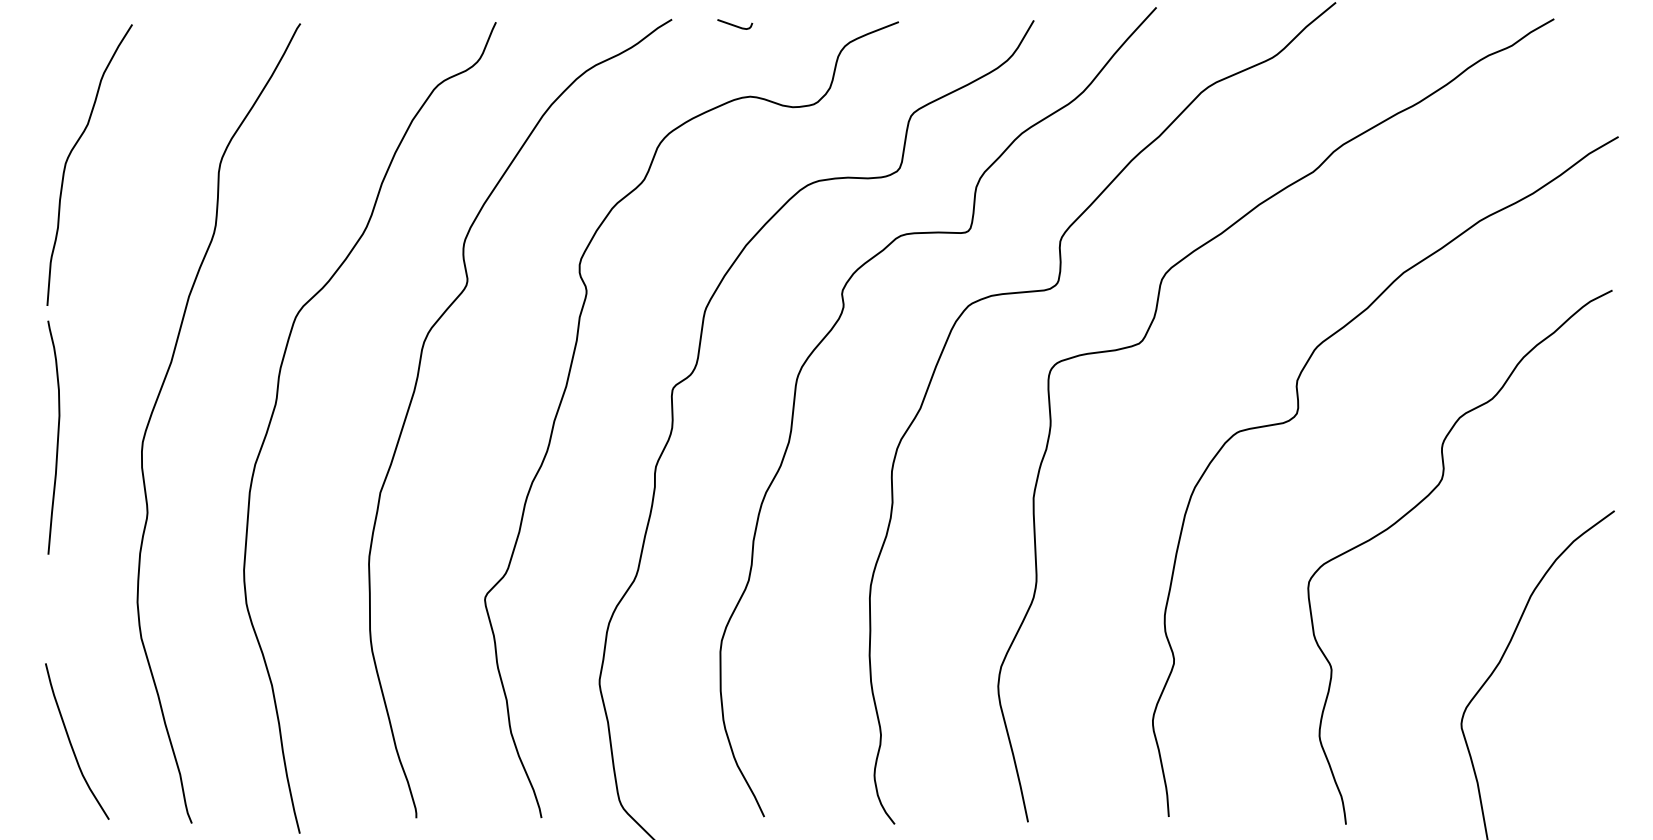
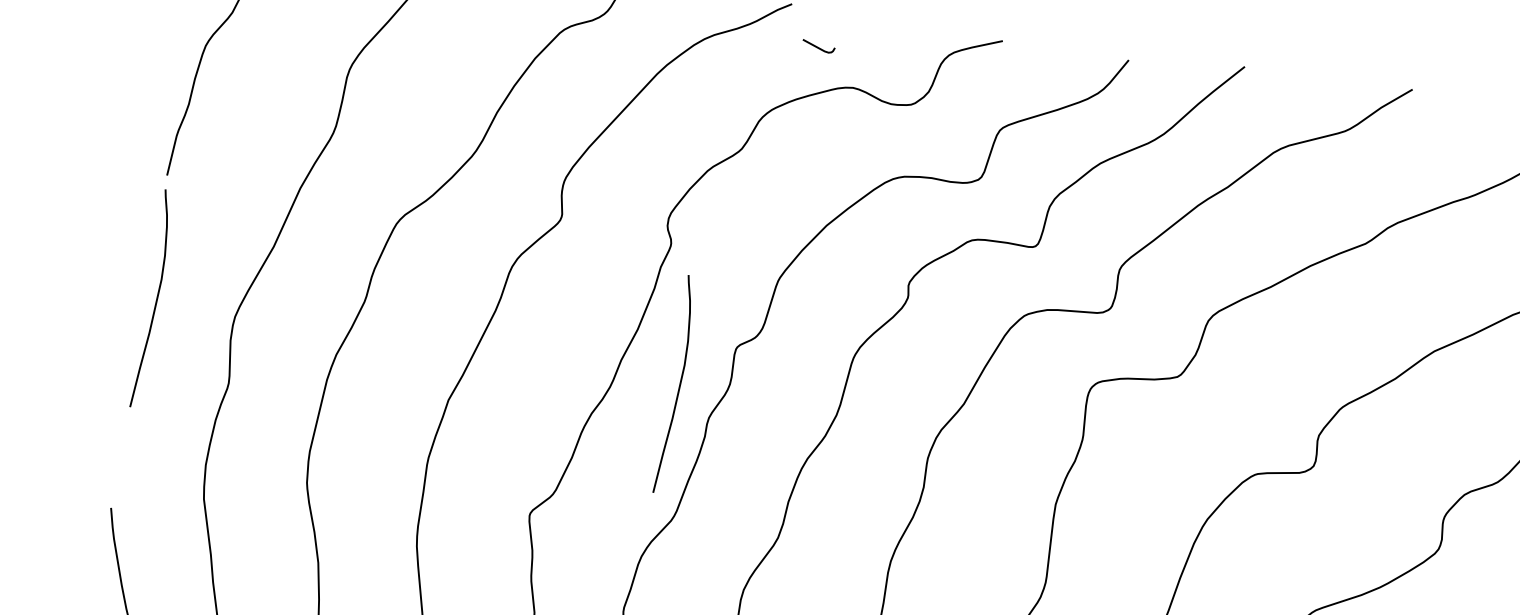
curve: (734, 24) -> (818, 46), moved
curve: (619, 437) -> (679, 385), added

